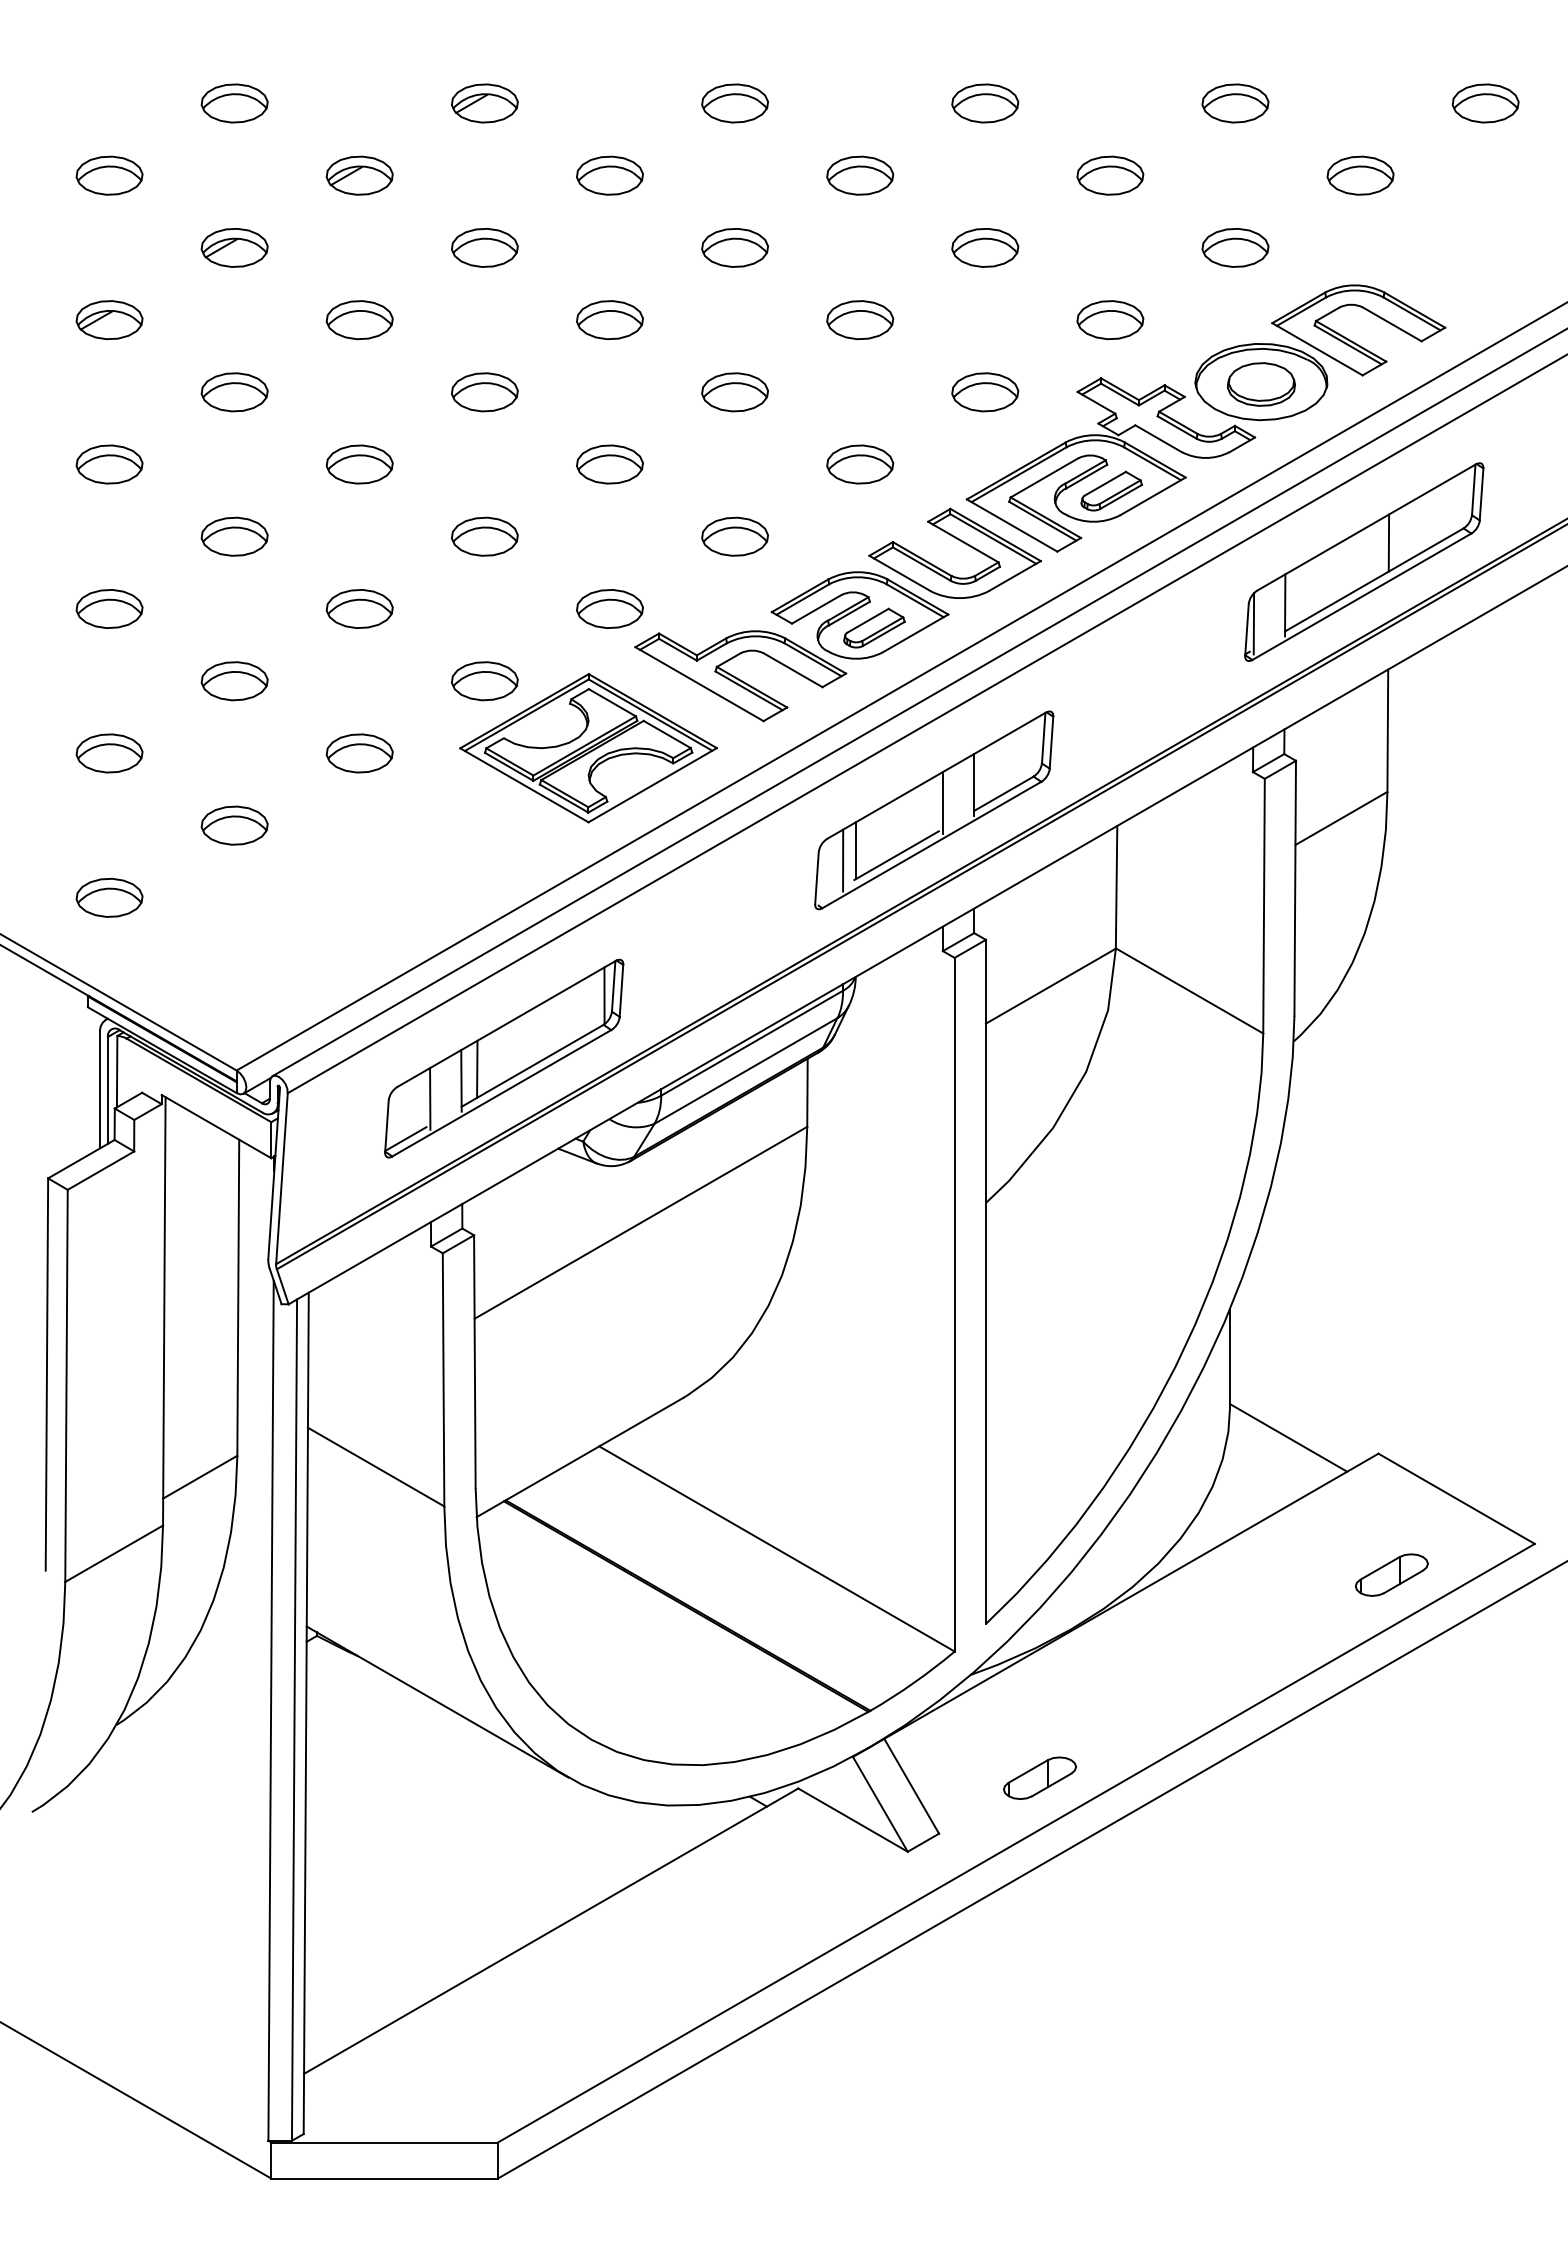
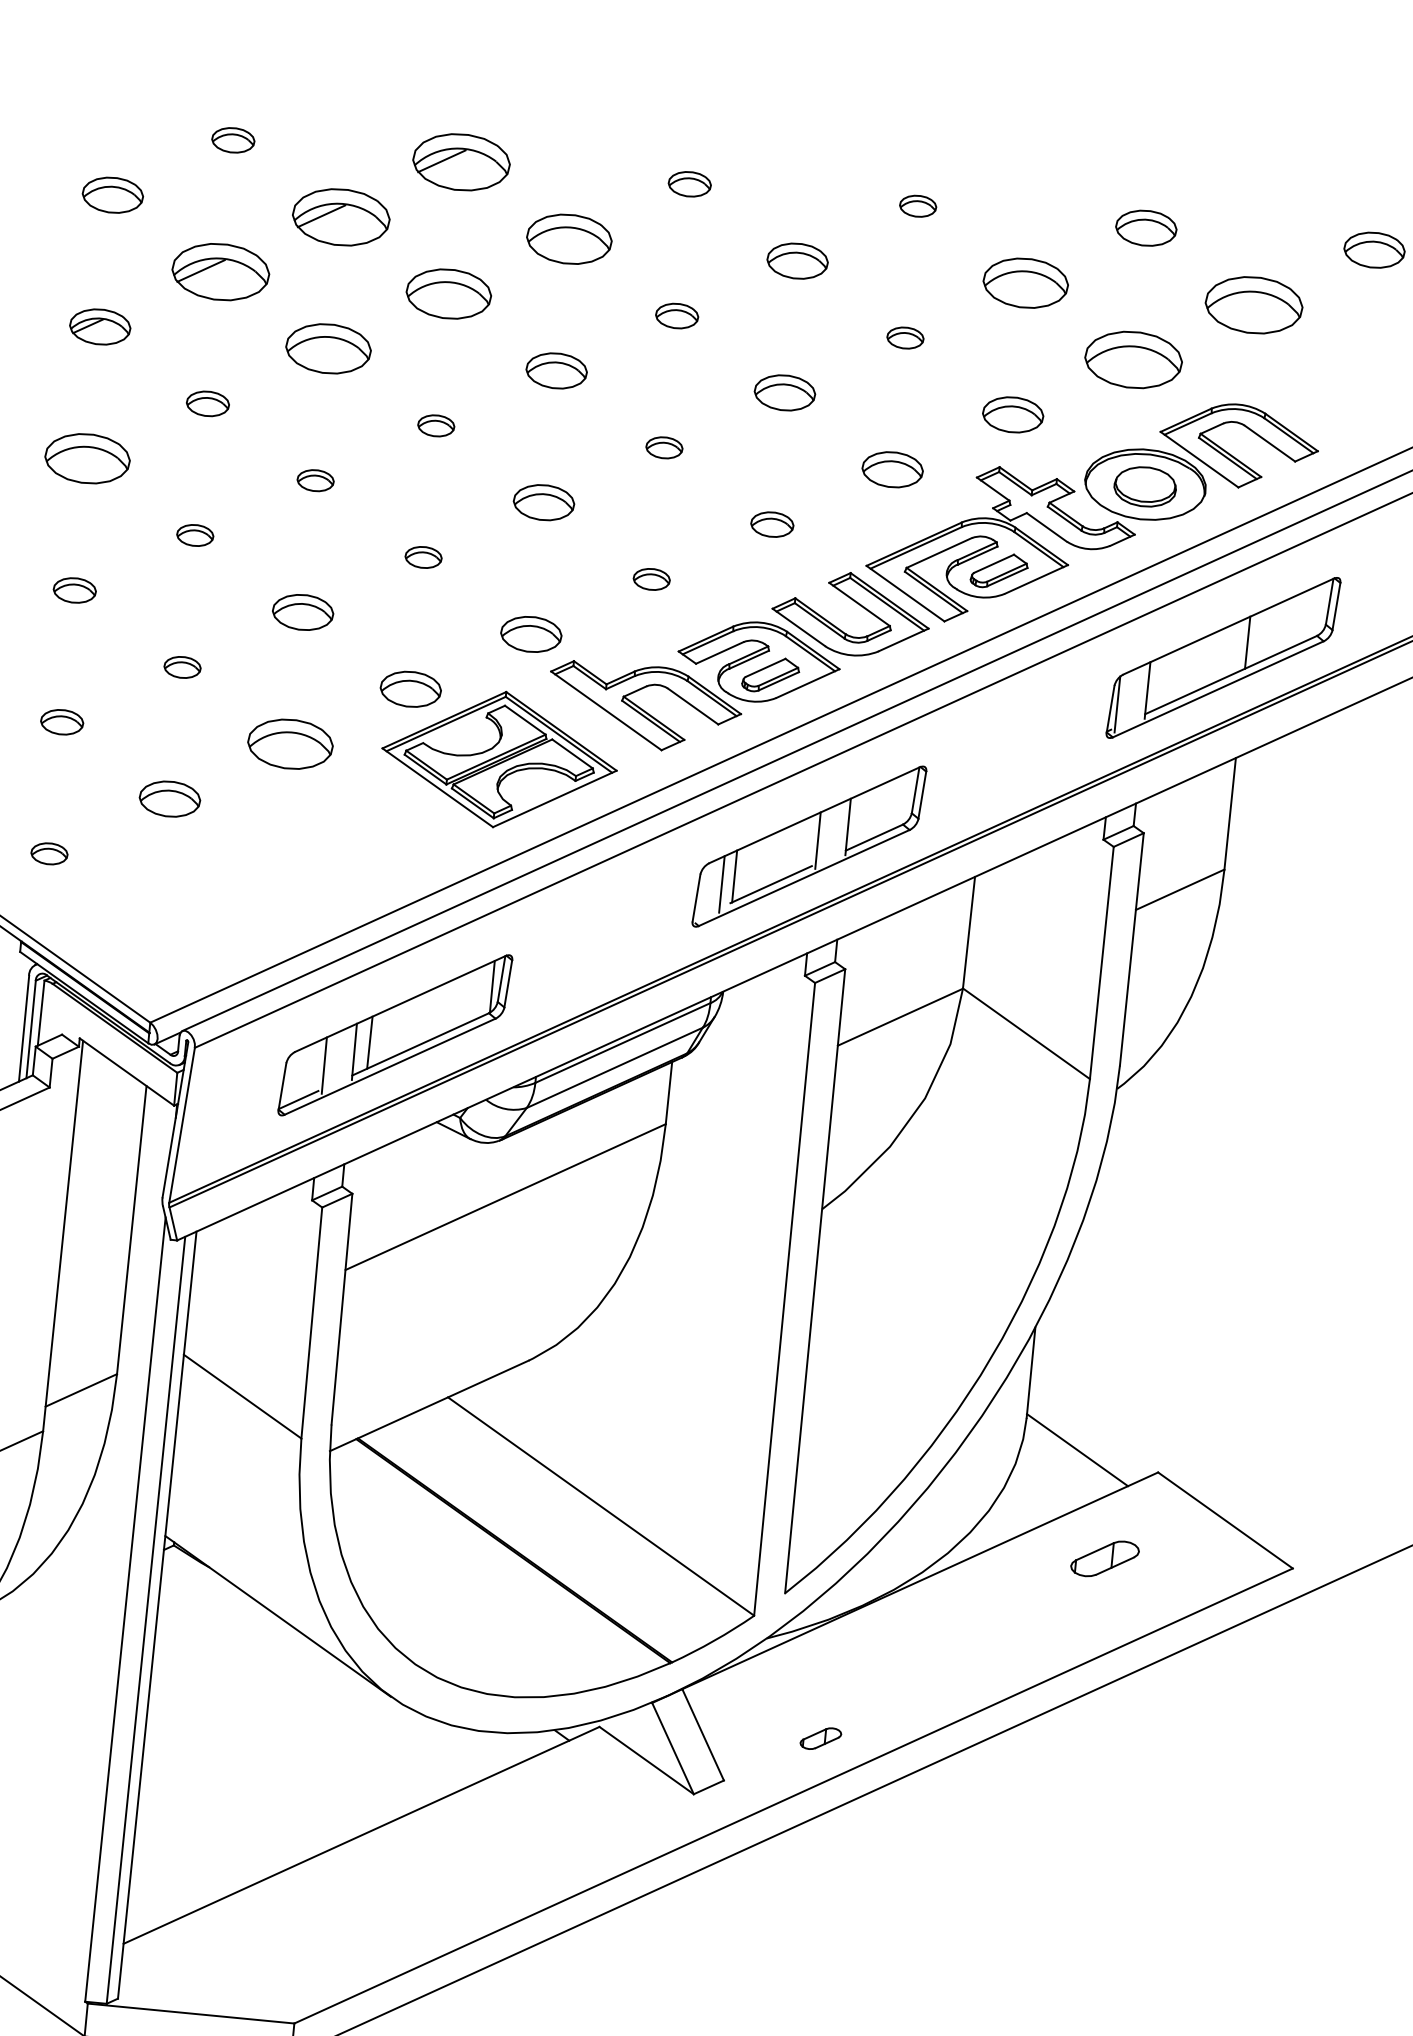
part: (234, 103) -> (233, 140), size x0.7
part: (484, 103) -> (461, 162), size x1.6
part: (734, 103) -> (689, 184), size x0.7
part: (985, 103) -> (918, 206), size x0.6
part: (359, 175) -> (340, 217), size x1.6
part: (609, 175) -> (568, 238), size x1.4
part: (1110, 175) -> (1025, 282), size x1.4
part: (1360, 175) -> (1254, 304), size x1.6
part: (234, 247) -> (220, 271), size x1.6
part: (484, 247) -> (448, 293), size x1.4
part: (734, 247) -> (676, 315), size x0.7
part: (985, 247) -> (905, 337), size x0.6
part: (1235, 247) -> (1133, 359), size x1.6
part: (359, 320) -> (328, 349), size x1.4
part: (234, 392) -> (207, 403), size x0.7
part: (484, 392) -> (435, 425), size x0.6
part: (734, 392) -> (663, 447), size x0.6
part: (109, 464) -> (87, 458), size x1.4
part: (359, 464) -> (315, 480), size x0.6
part: (860, 464) -> (772, 524), size x0.7
part: (234, 536) -> (195, 535), size x0.6
part: (484, 536) -> (423, 557), size x0.6
part: (734, 536) -> (651, 579), size x0.6
part: (109, 608) -> (74, 590), size x0.7
part: (234, 681) -> (182, 667), size x0.6
part: (109, 753) -> (62, 722), size x0.7
part: (359, 753) -> (290, 744), size x1.4
part: (109, 897) -> (49, 853), size x0.6
part: (1391, 1574) -> (1104, 1558), moved
part: (1039, 1777) -> (820, 1738), size x0.6

